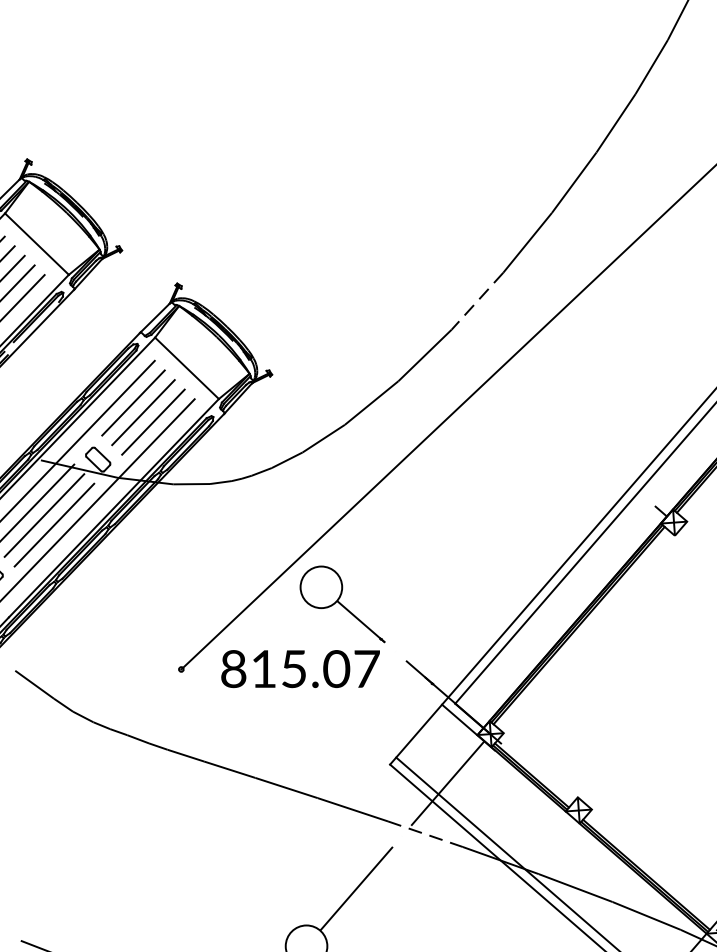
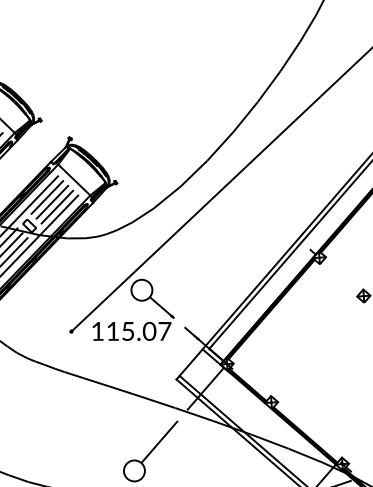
line: (477, 301) -> (220, 146), dashed -> solid
text: (233, 667) -> (97, 330), 815.07 -> 115.07
line: (425, 834) -> (194, 414), dashed -> solid

